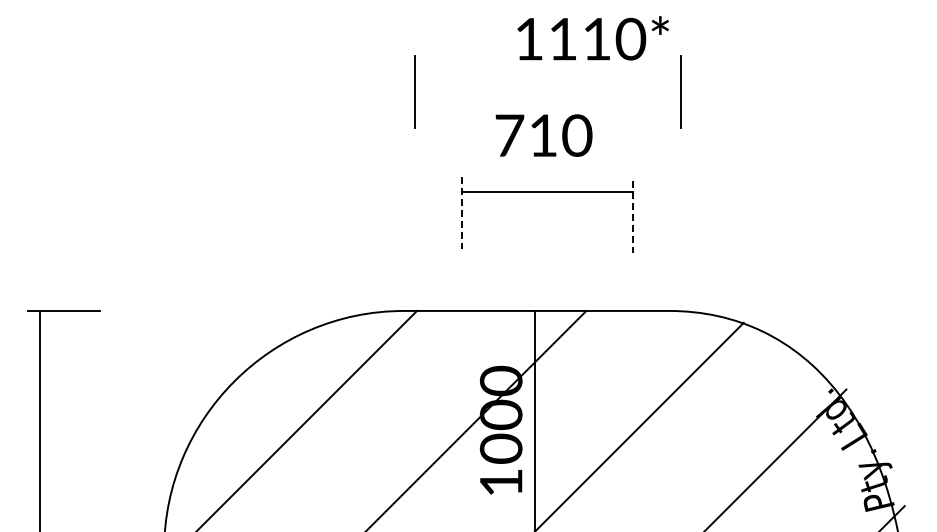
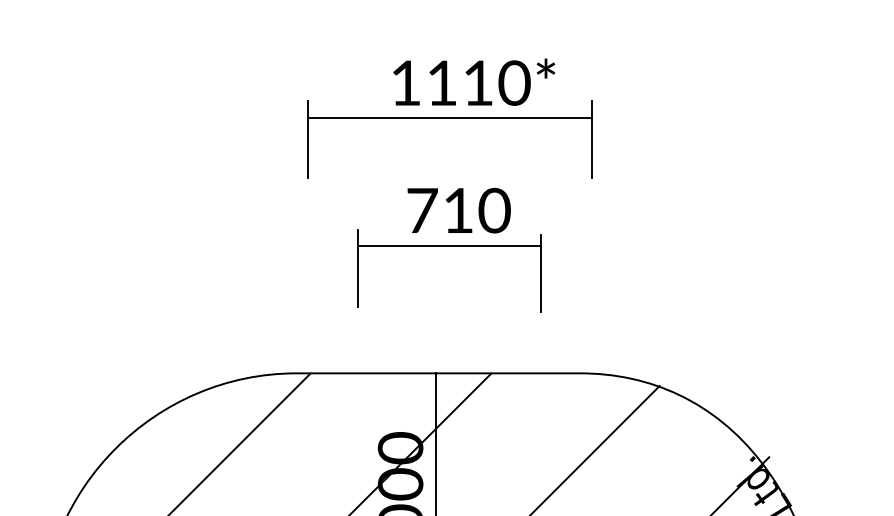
text: (592, 38) -> (473, 82), moved
line: (547, 72) -> (450, 118), added
text: (543, 135) -> (458, 210), moved
line: (461, 212) -> (358, 268), dashed -> solid
line: (632, 217) -> (540, 273), dashed -> solid

